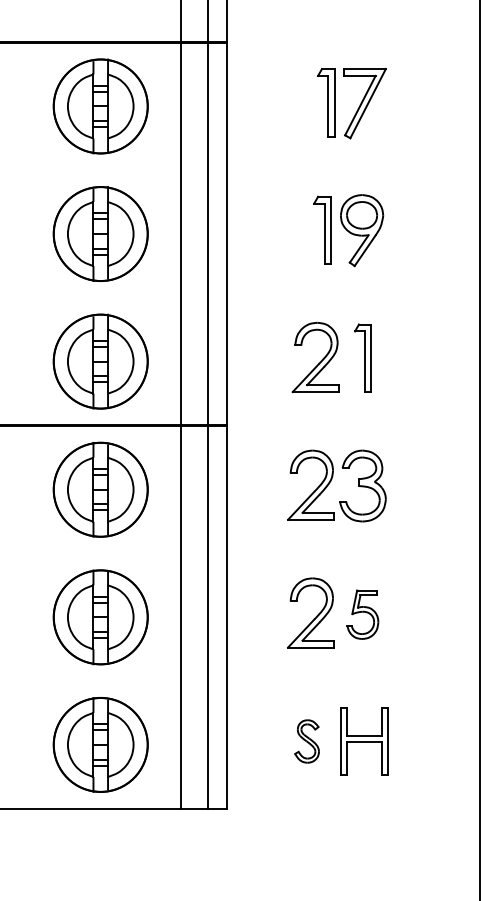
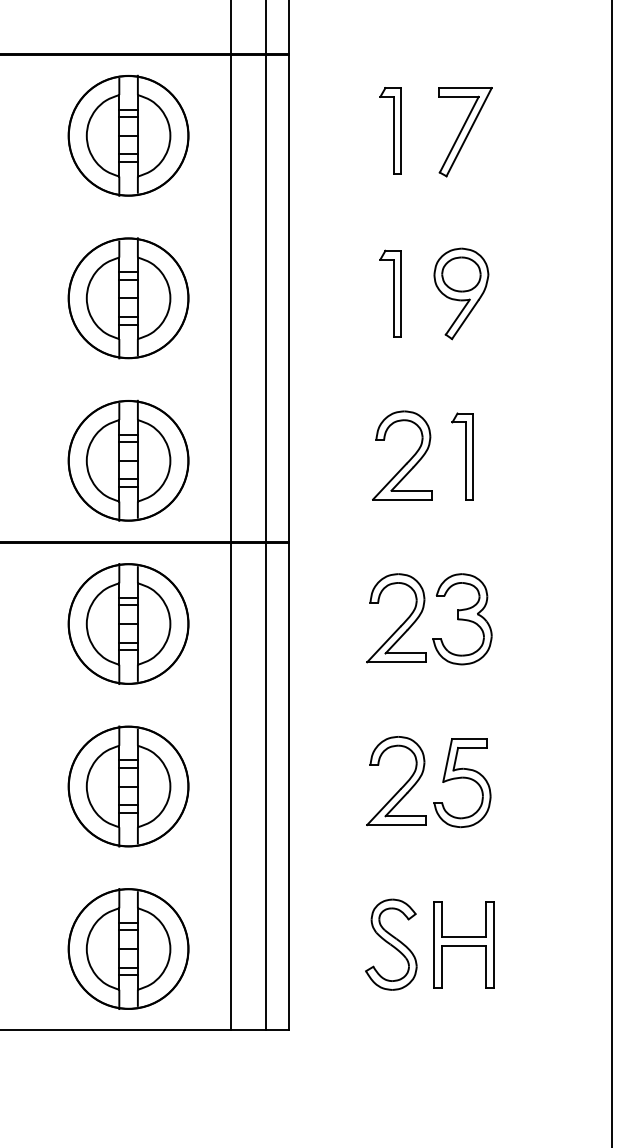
part: (326, 102) -> (390, 130), moved
part: (322, 230) -> (390, 293), moved
part: (362, 614) -> (462, 783), size x1.43
part: (307, 741) -> (391, 944), size x1.67

